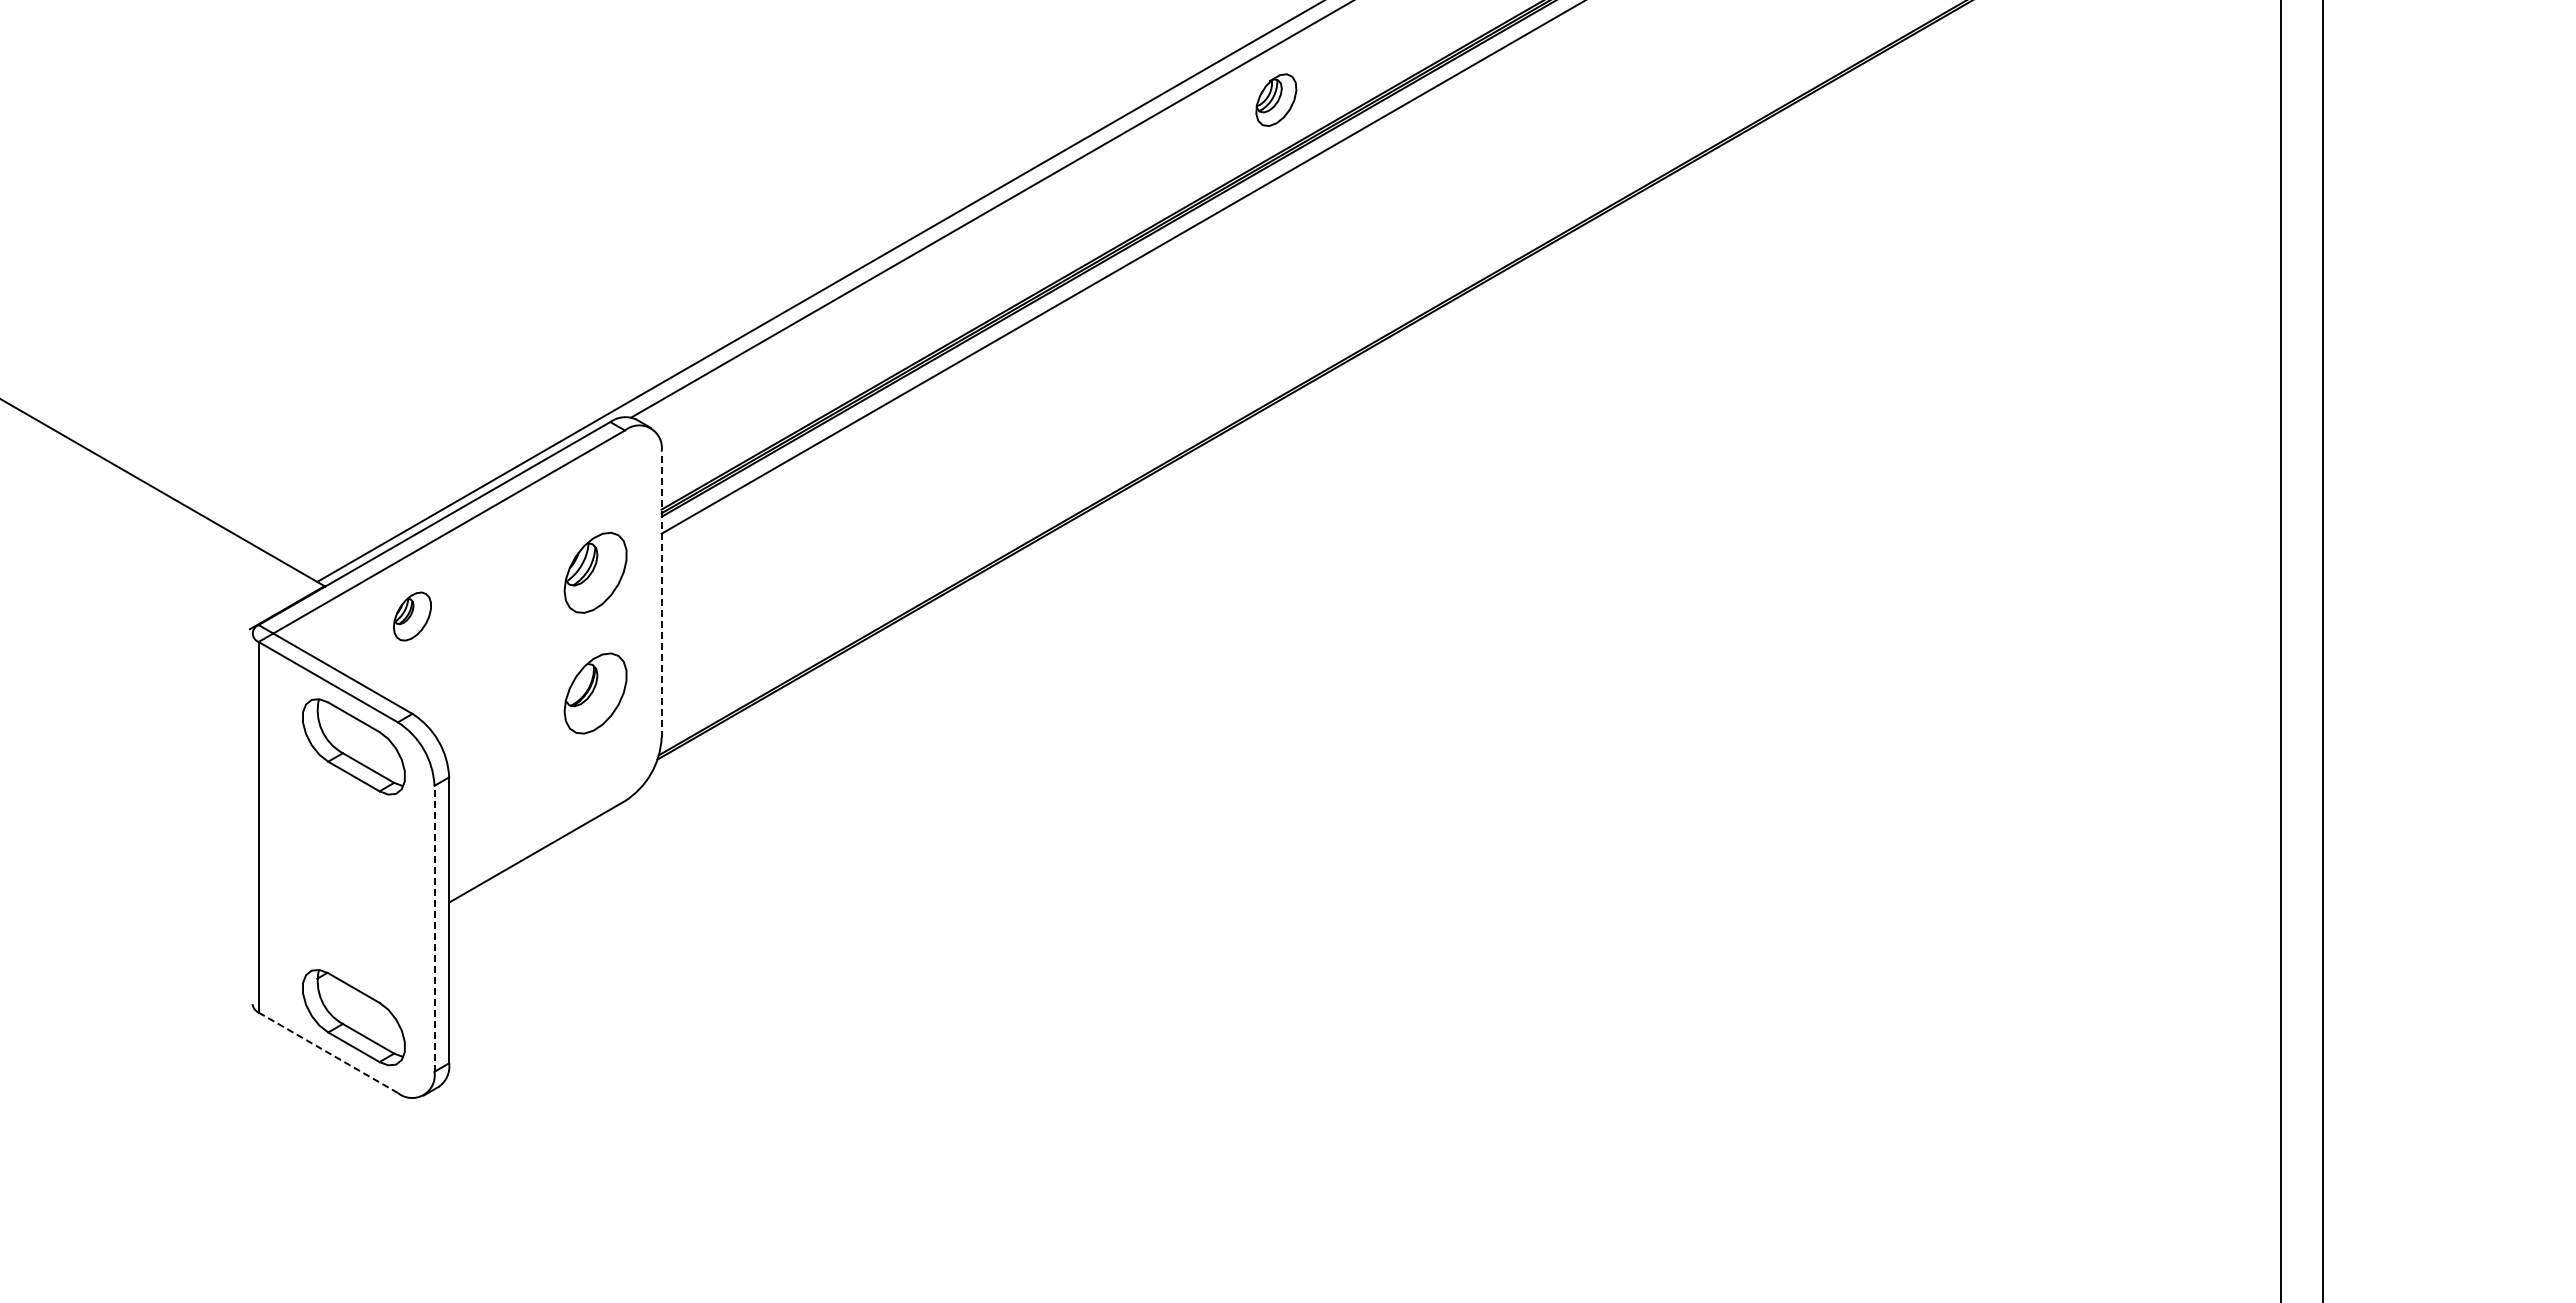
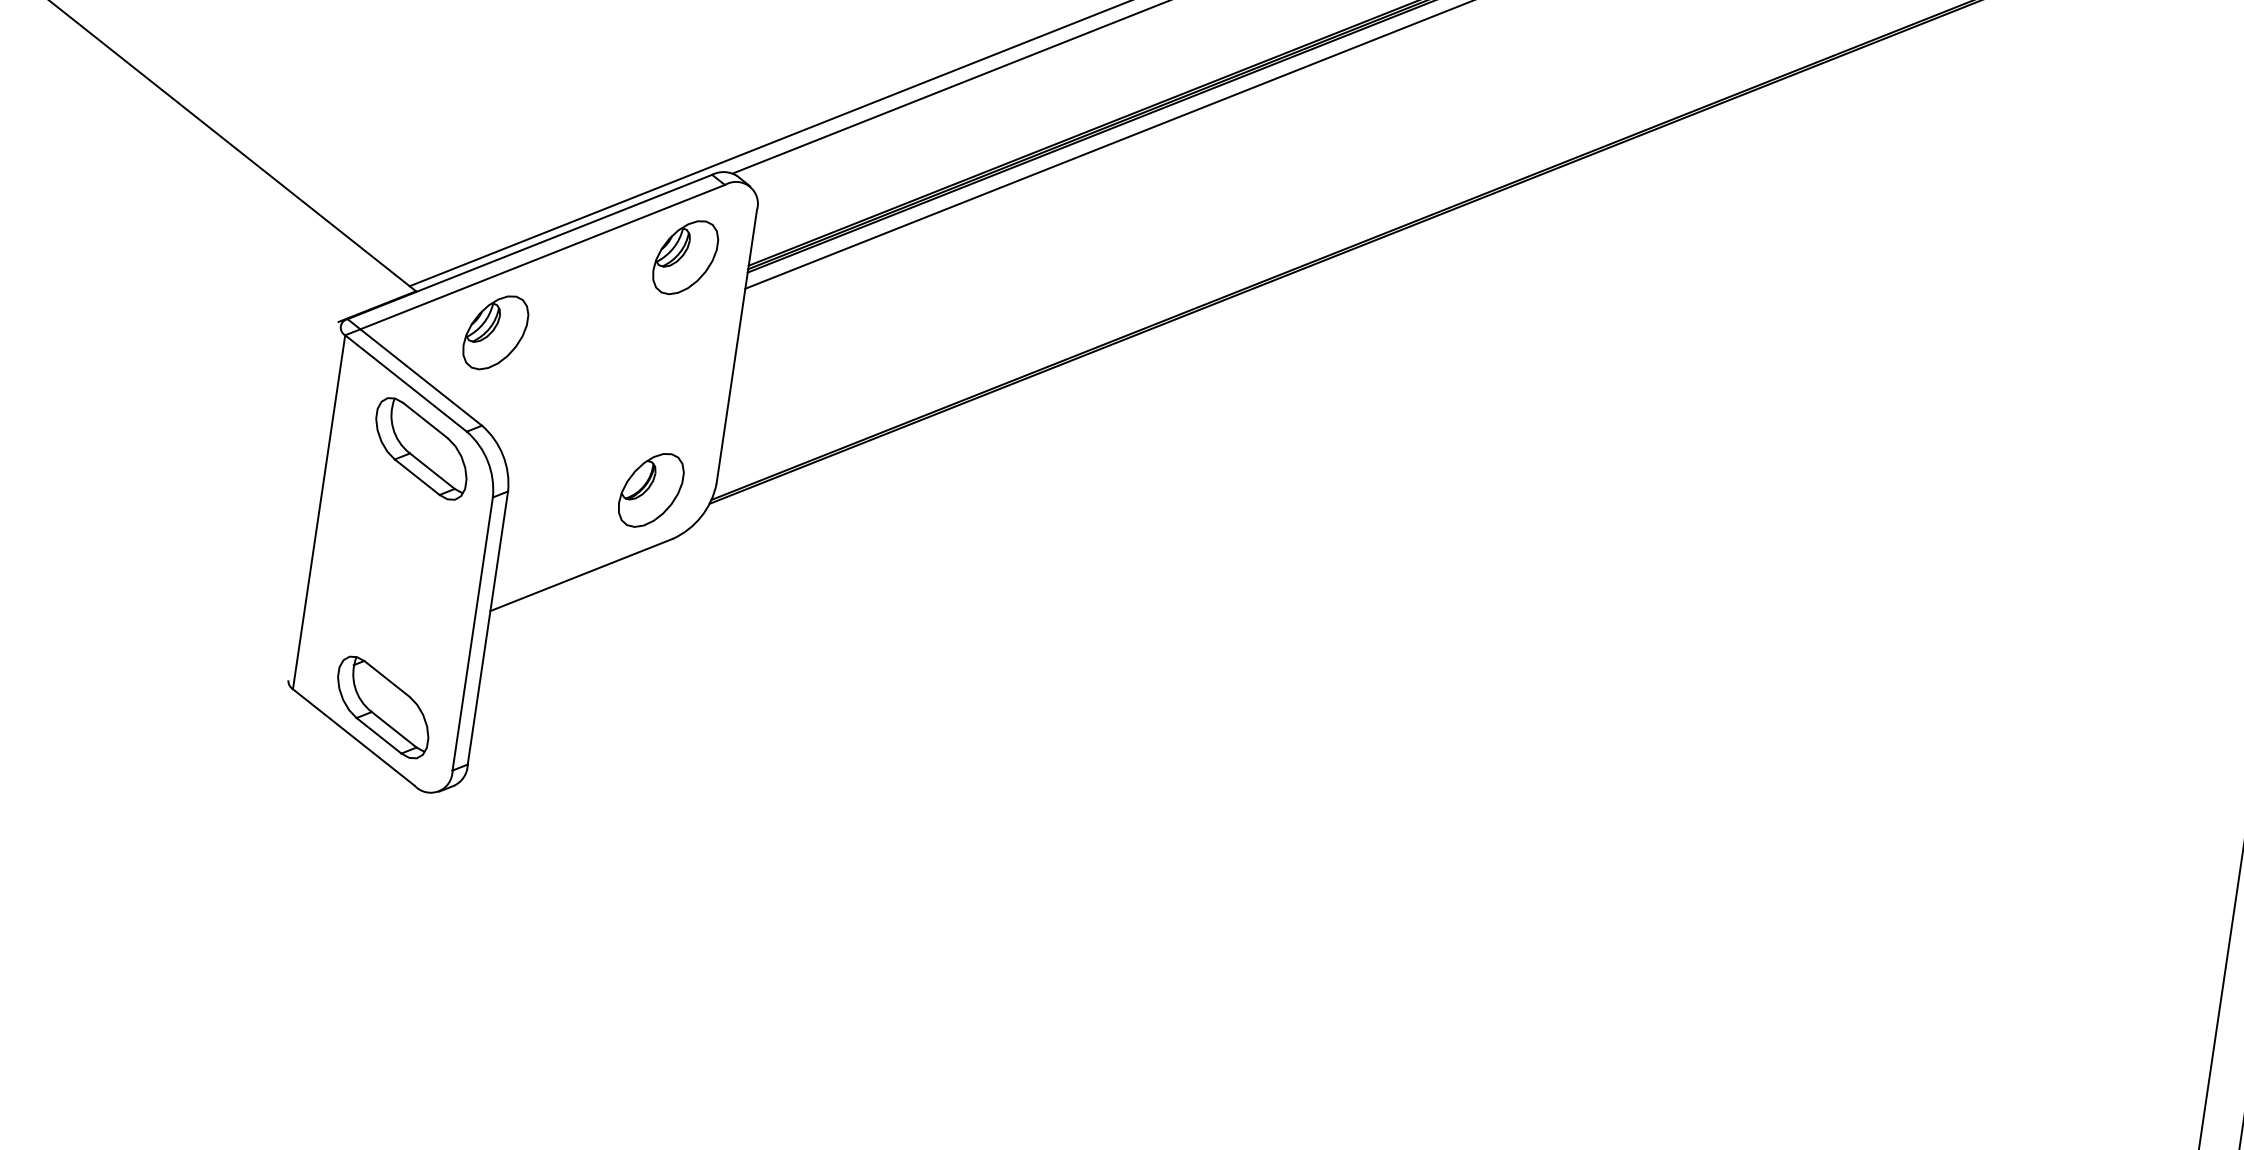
part: (595, 572) -> (685, 257), moved
line: (661, 594) -> (736, 346), dashed -> solid
part: (412, 616) -> (495, 332), size x1.67
part: (595, 693) -> (651, 490), moved
line: (434, 928) -> (472, 633), dashed -> solid
line: (328, 1053) -> (353, 738), dashed -> solid

